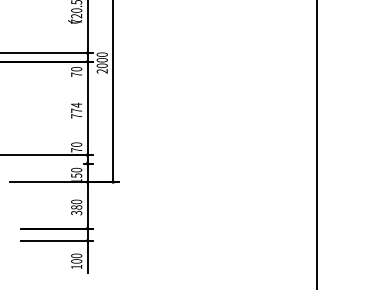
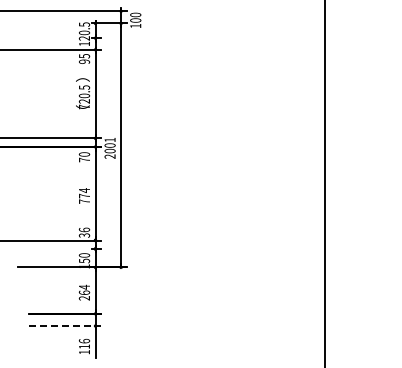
text: (101, 54) -> (109, 139), 2000 -> 2001
text: (76, 147) -> (84, 232), 70 -> 36
text: (76, 207) -> (84, 292), 380 -> 264
line: (57, 241) -> (65, 326), solid -> dashed
text: (76, 258) -> (84, 343), 100 -> 116

